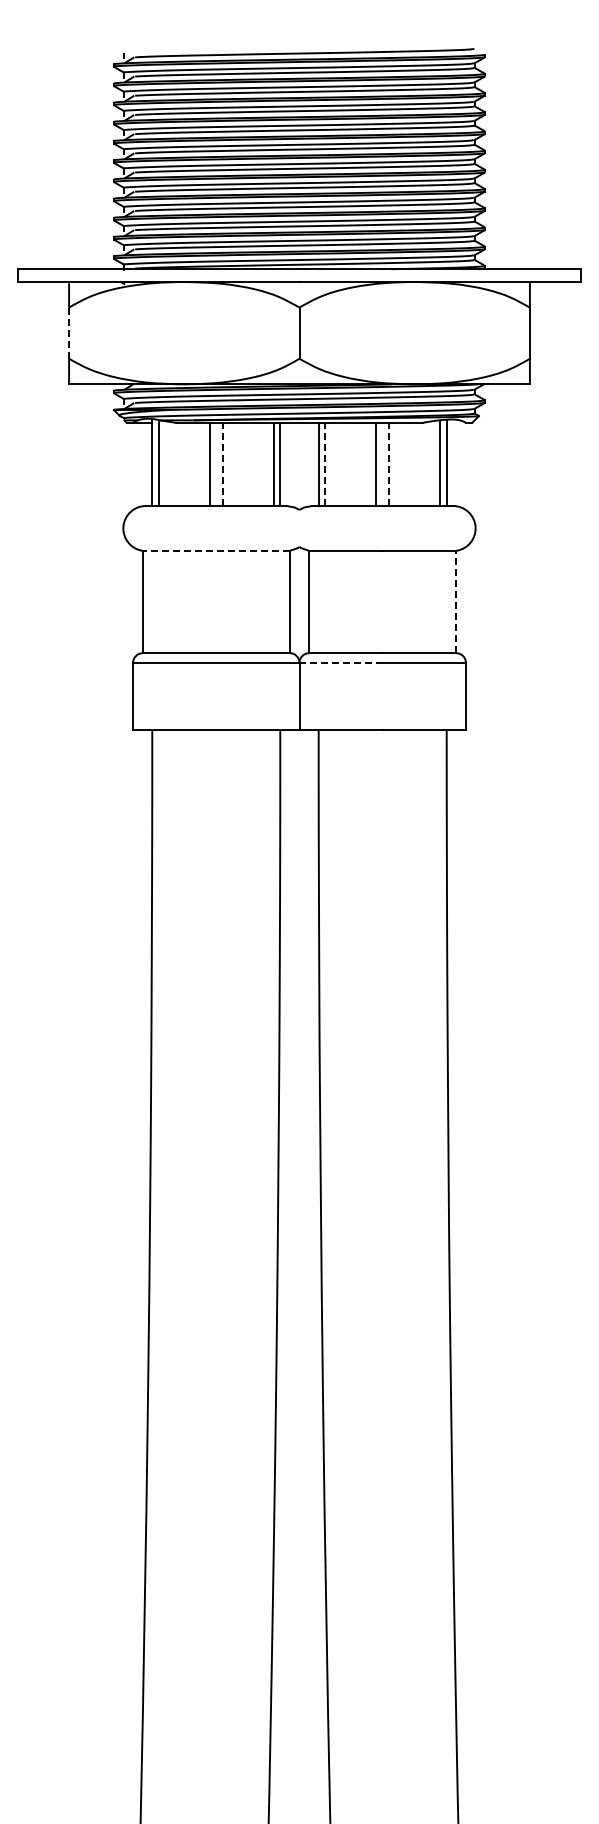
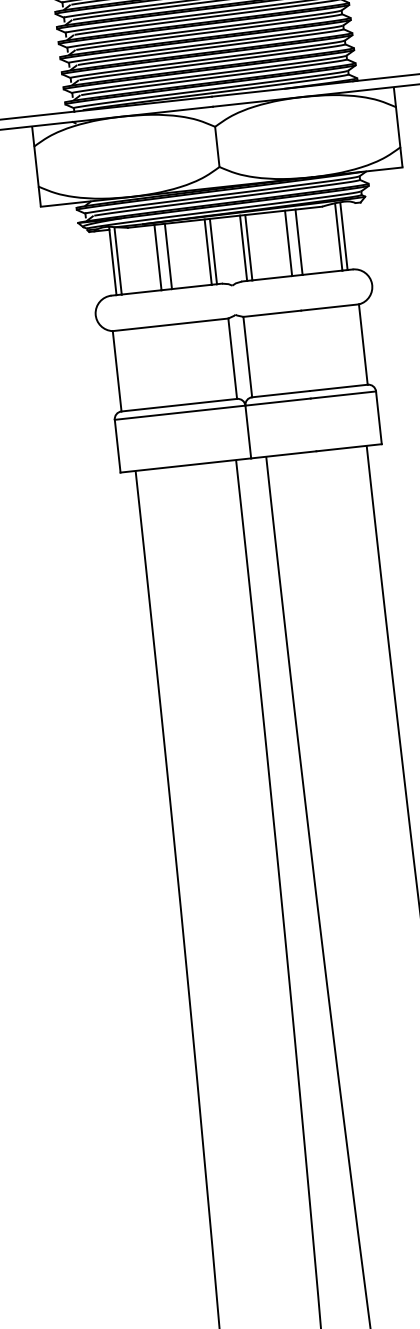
line: (69, 333) -> (36, 166), dashed -> solid
line: (222, 464) -> (168, 256), dashed -> solid
line: (325, 464) -> (248, 247), dashed -> solid
line: (389, 464) -> (299, 242), dashed -> solid
line: (216, 550) -> (170, 324), dashed -> solid
line: (456, 601) -> (363, 344), dashed -> solid
line: (341, 662) -> (278, 401), dashed -> solid

